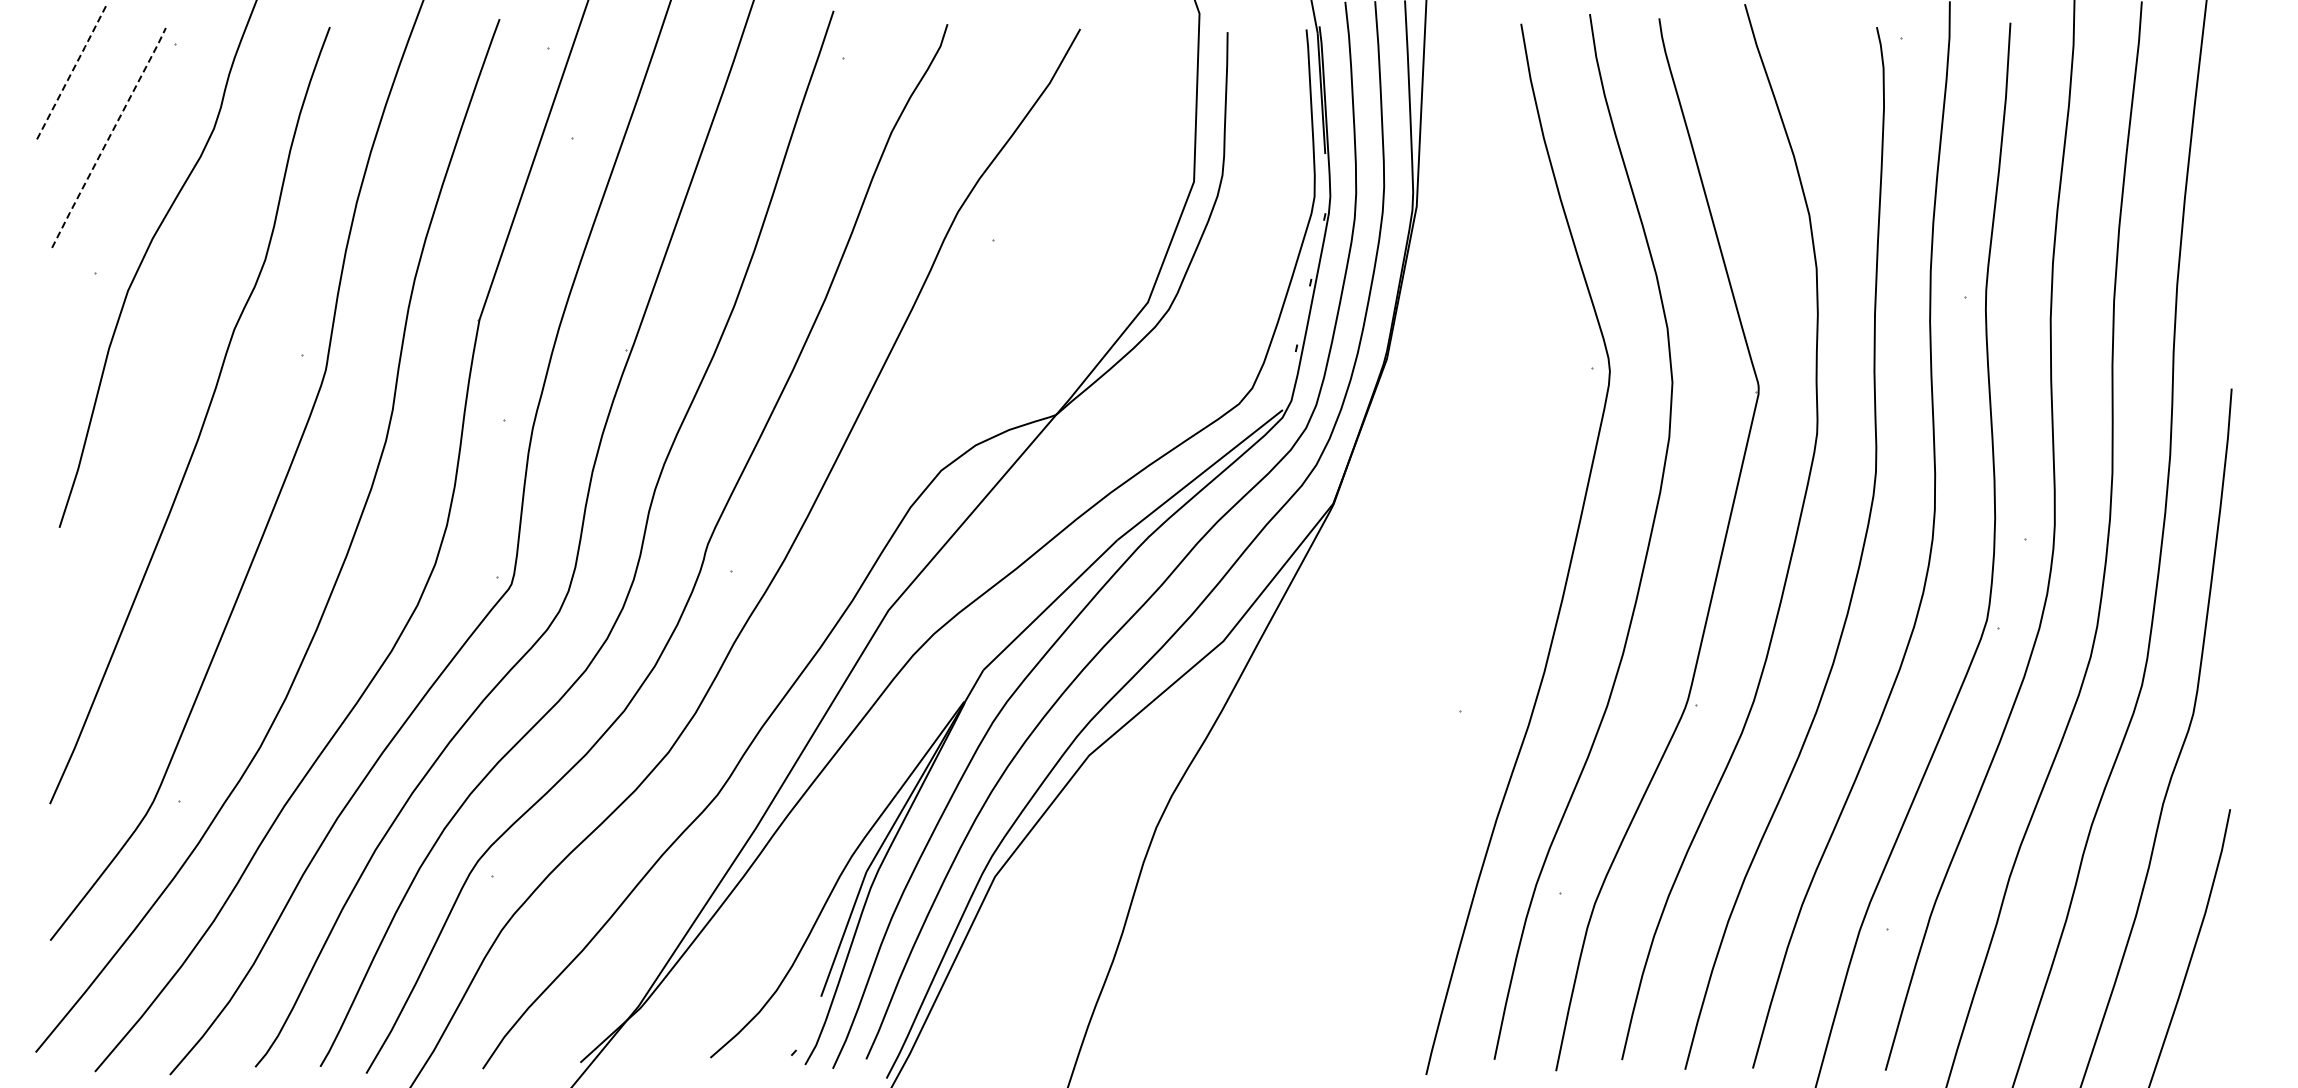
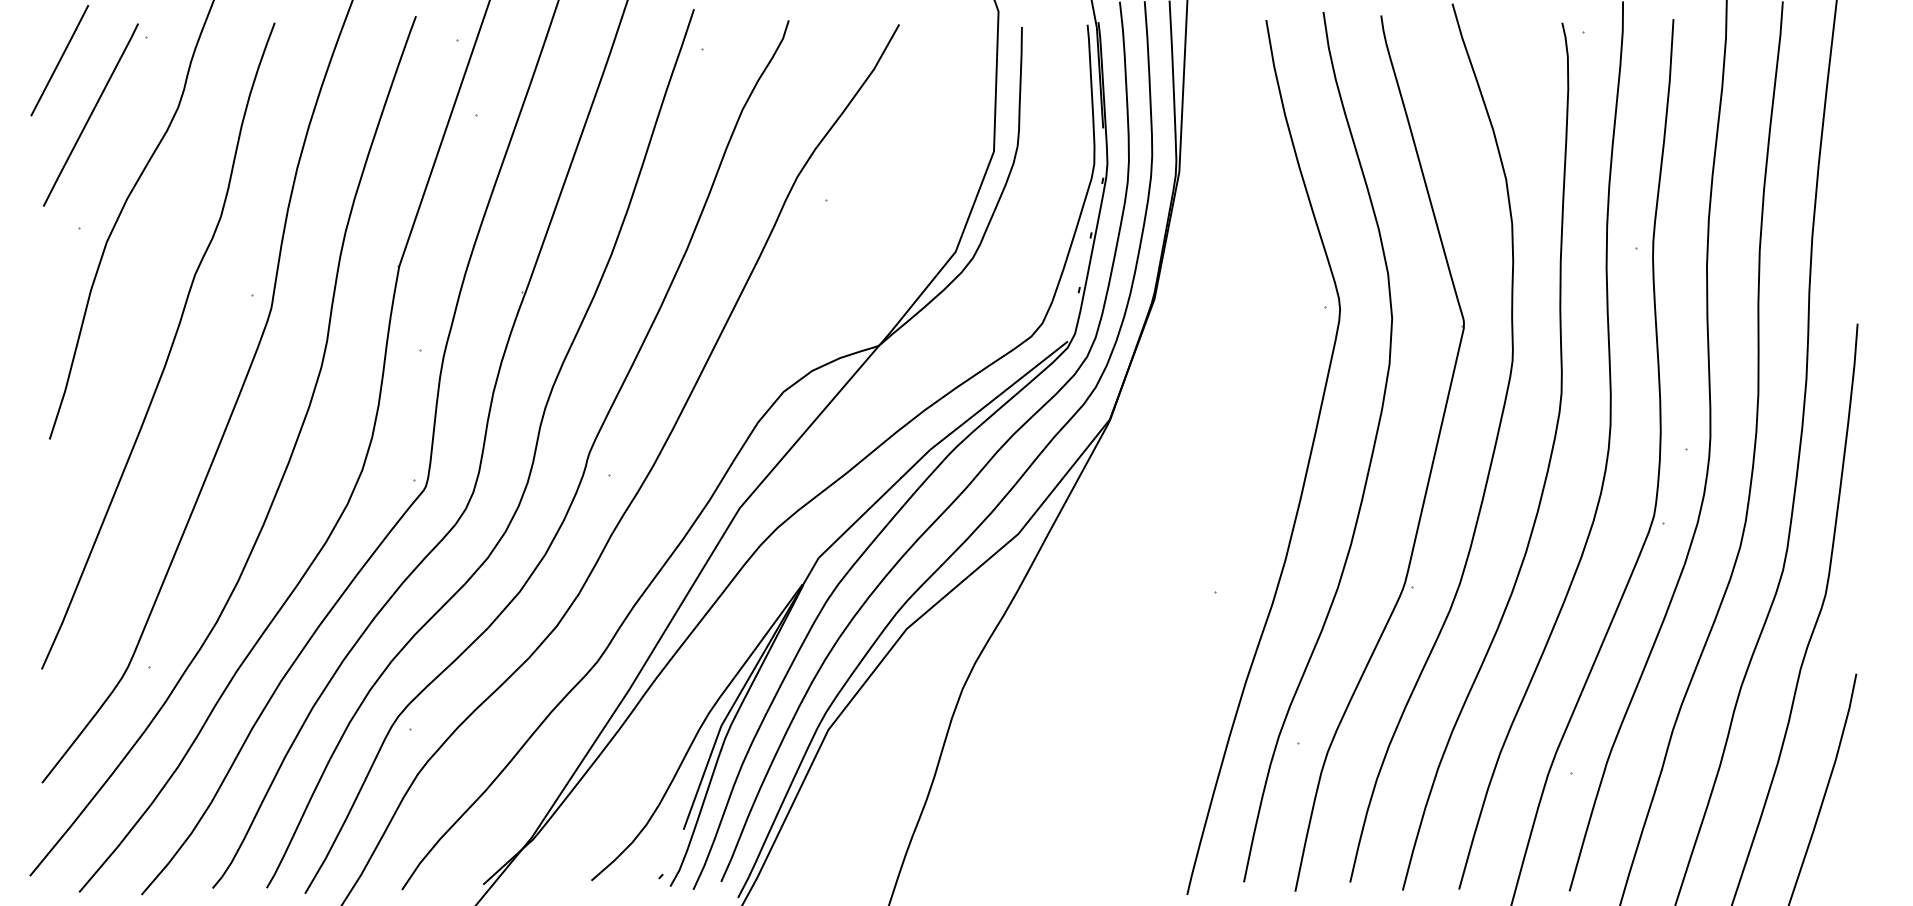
line: (72, 72) -> (60, 60), dashed -> solid
line: (109, 138) -> (91, 115), dashed -> solid

